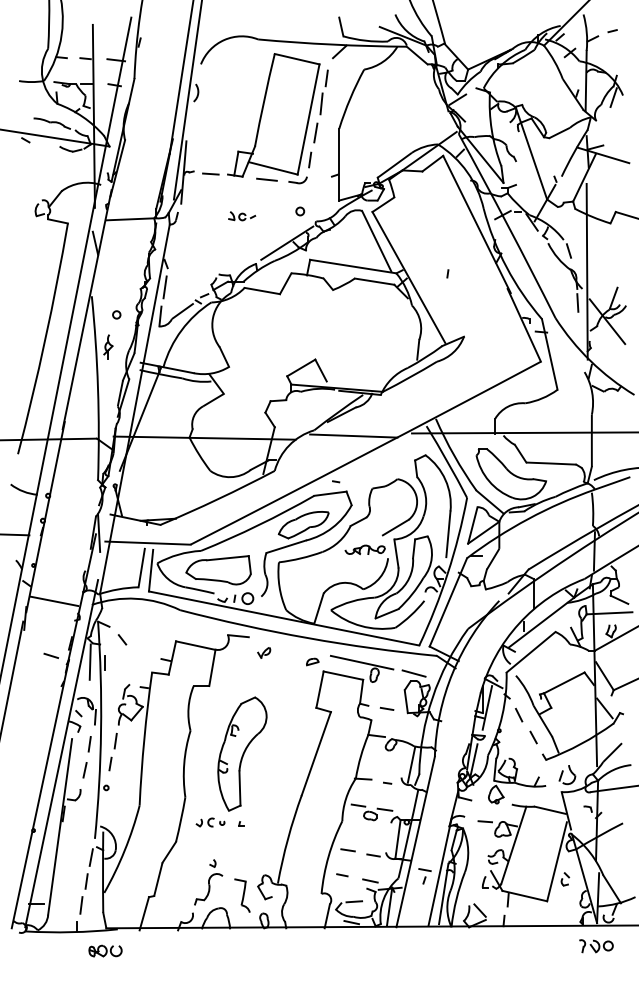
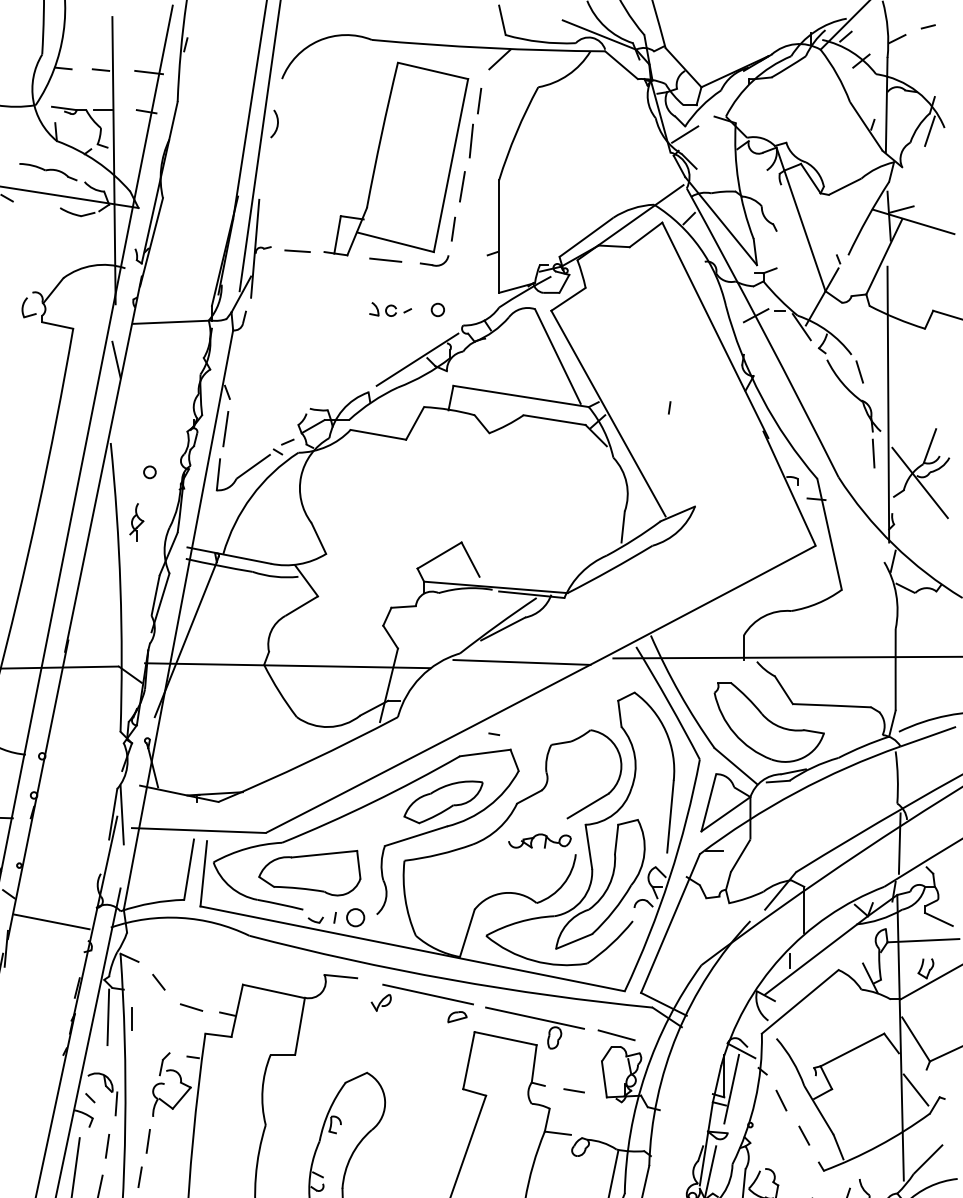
part: (242, 216) -> (391, 309), moved
line: (293, 647) -> (427, 994), added
line: (50, 655) -> (190, 1006), moved

